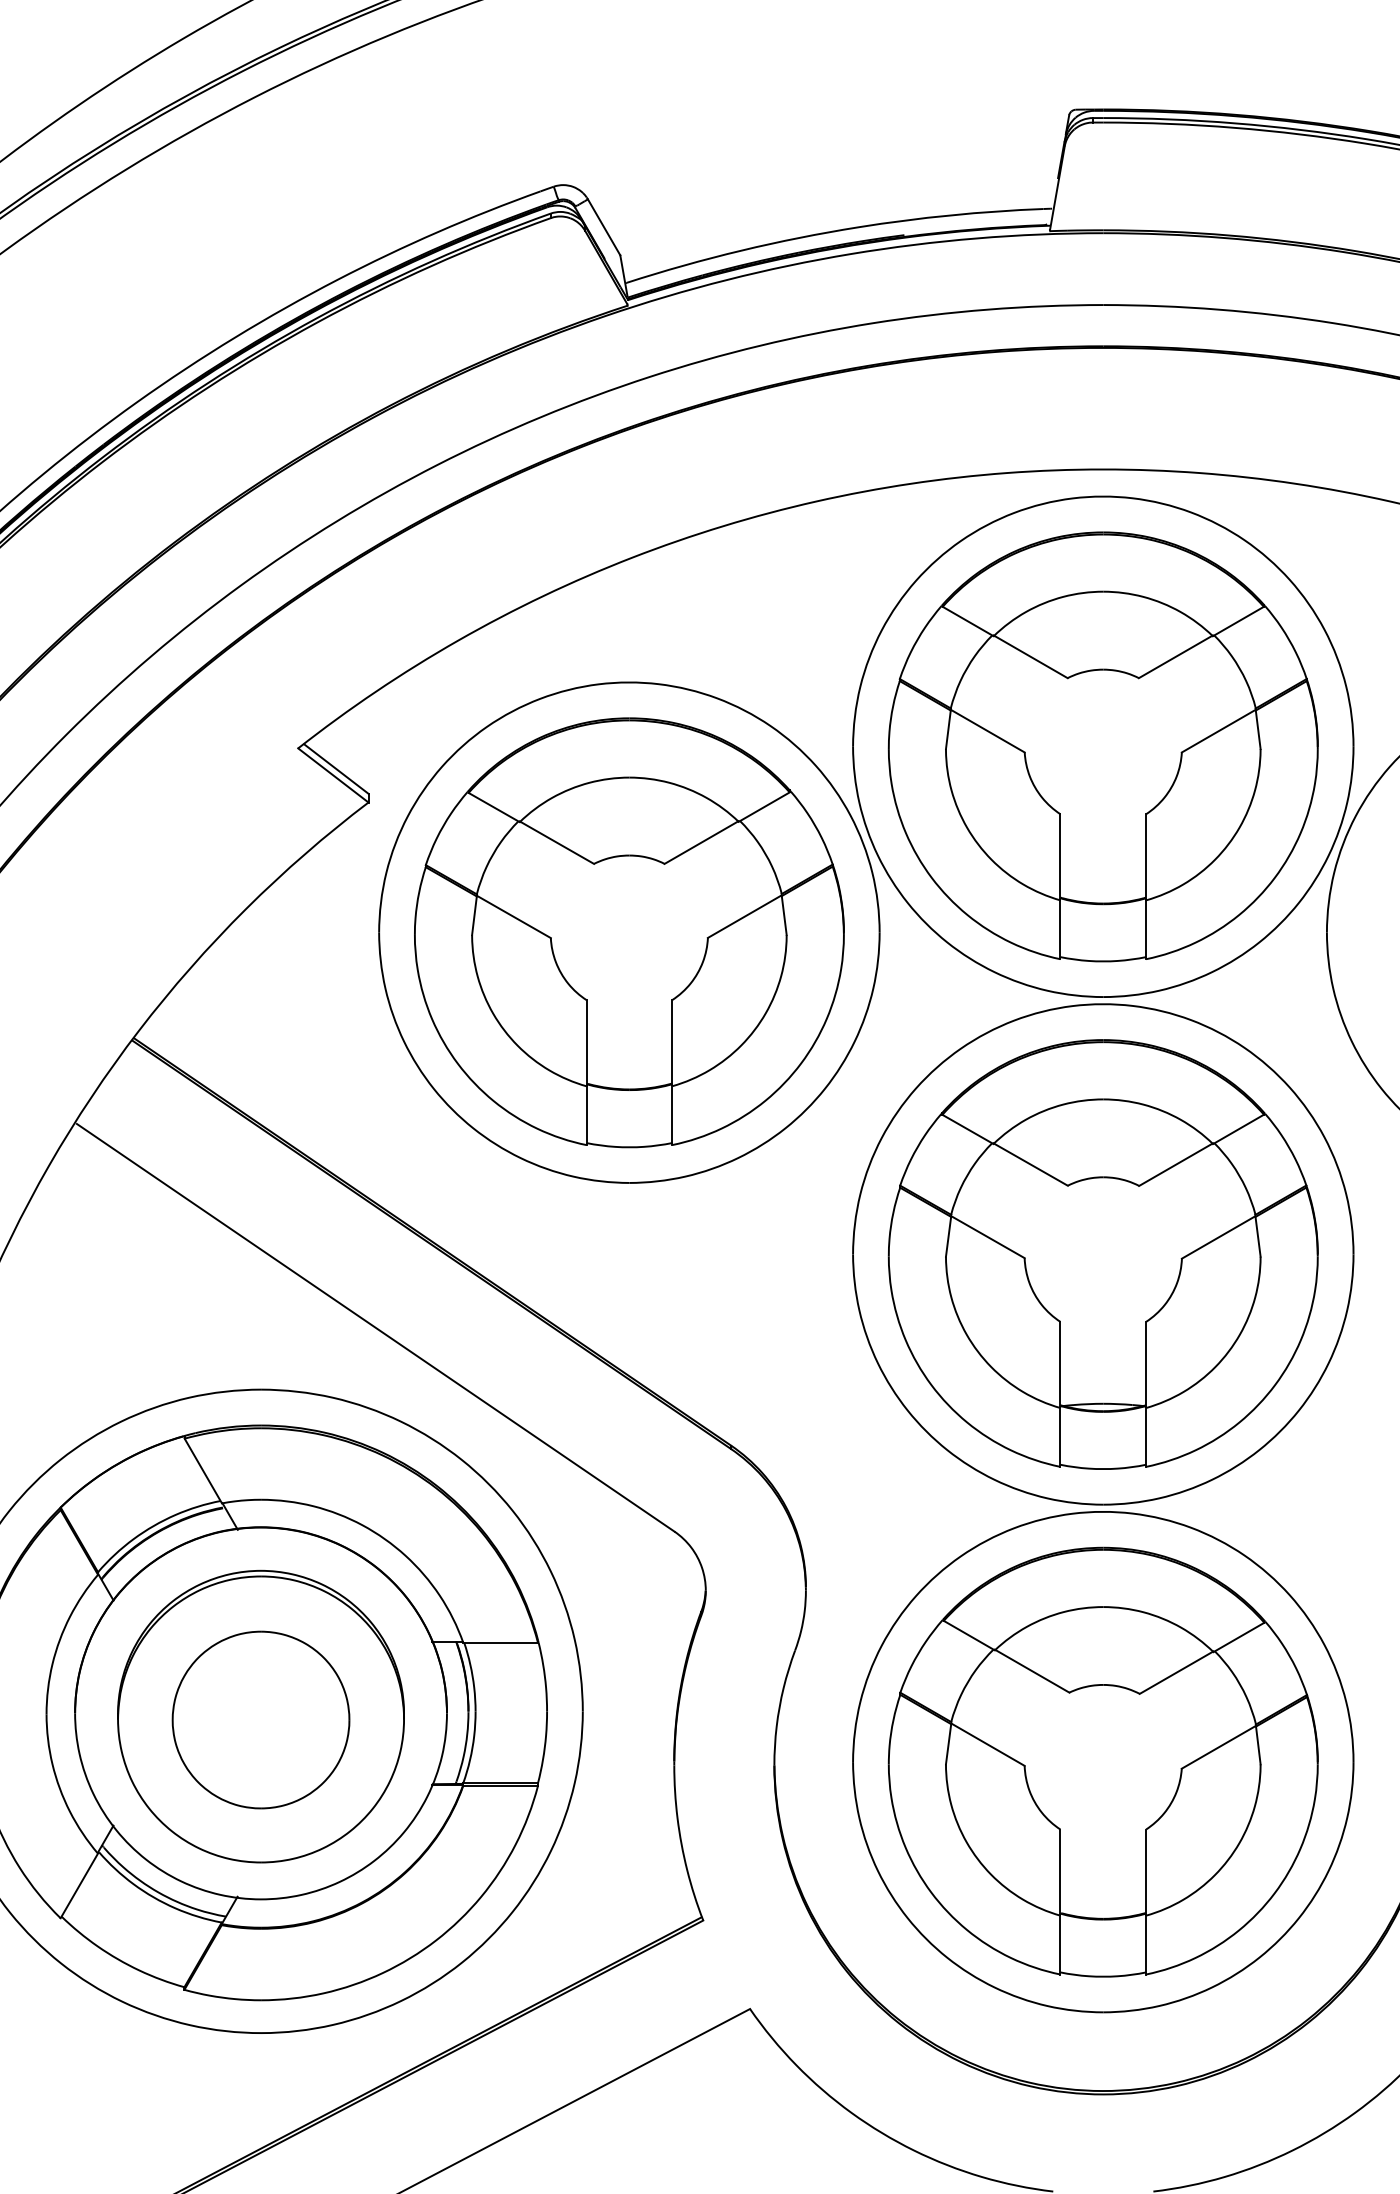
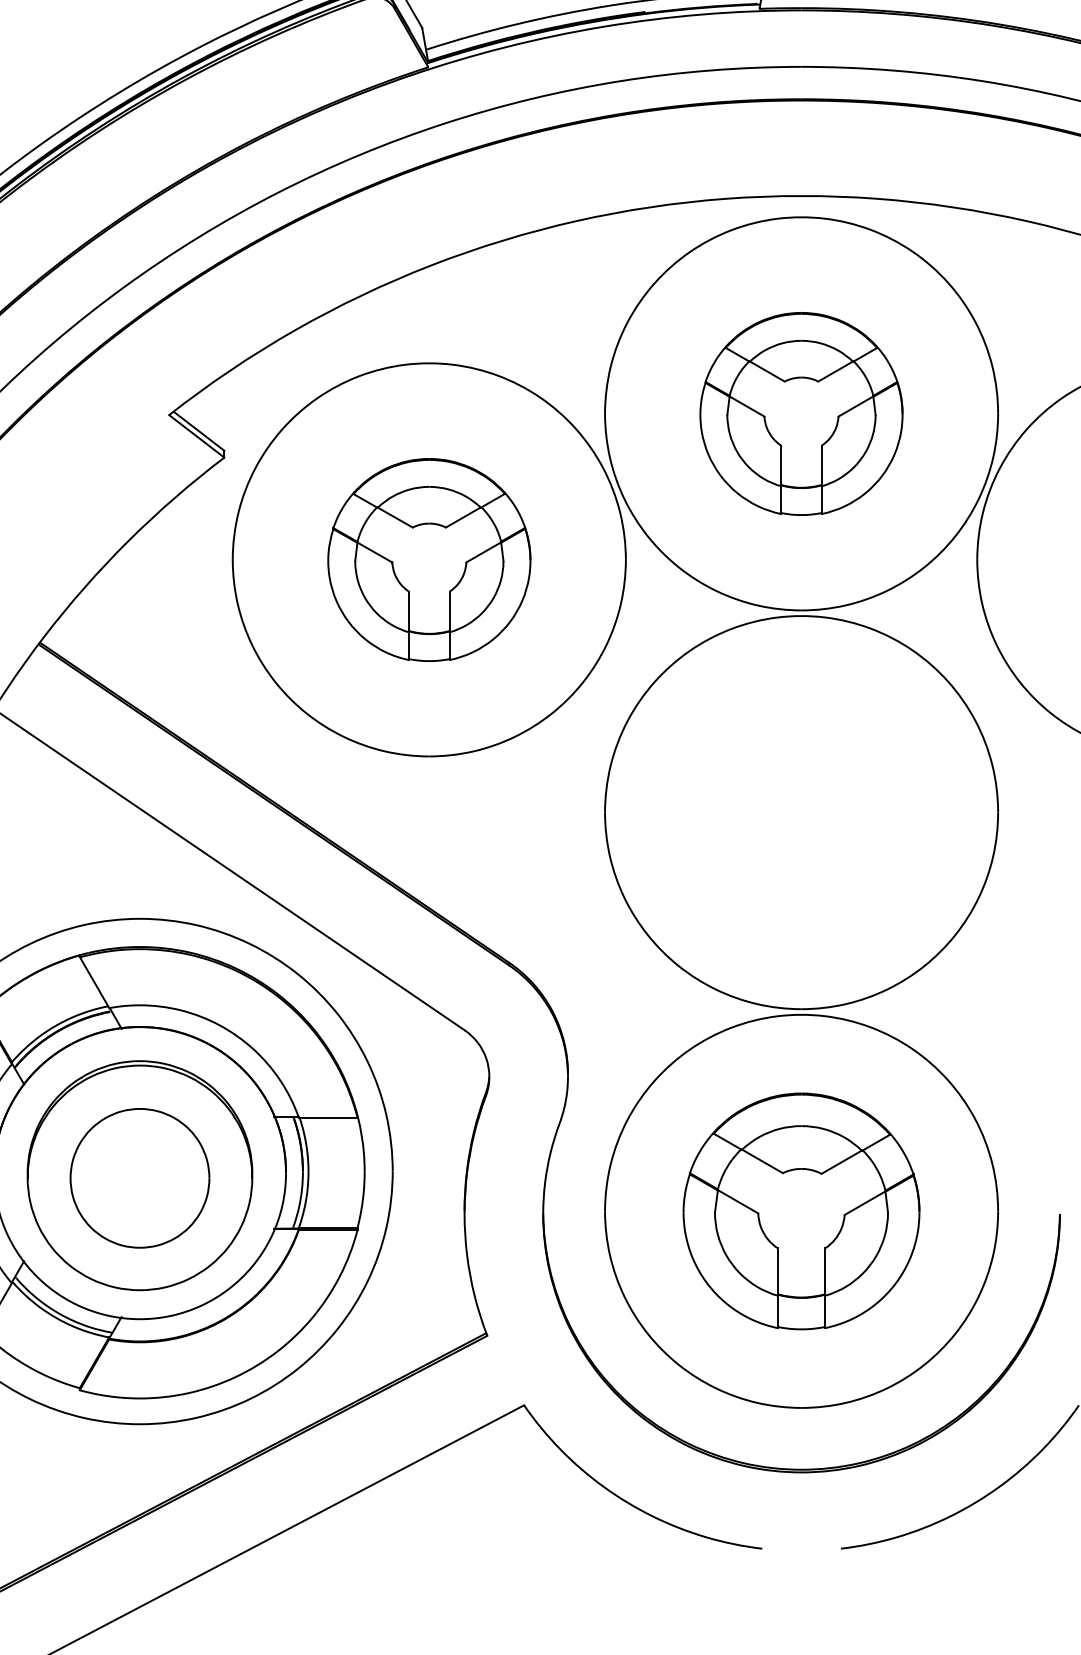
part: (1102, 746) -> (800, 413), size x0.6
part: (629, 932) -> (429, 559), size x0.6
part: (1102, 1254) -> (800, 812), removed
part: (1102, 1761) -> (800, 1210), size x0.7

